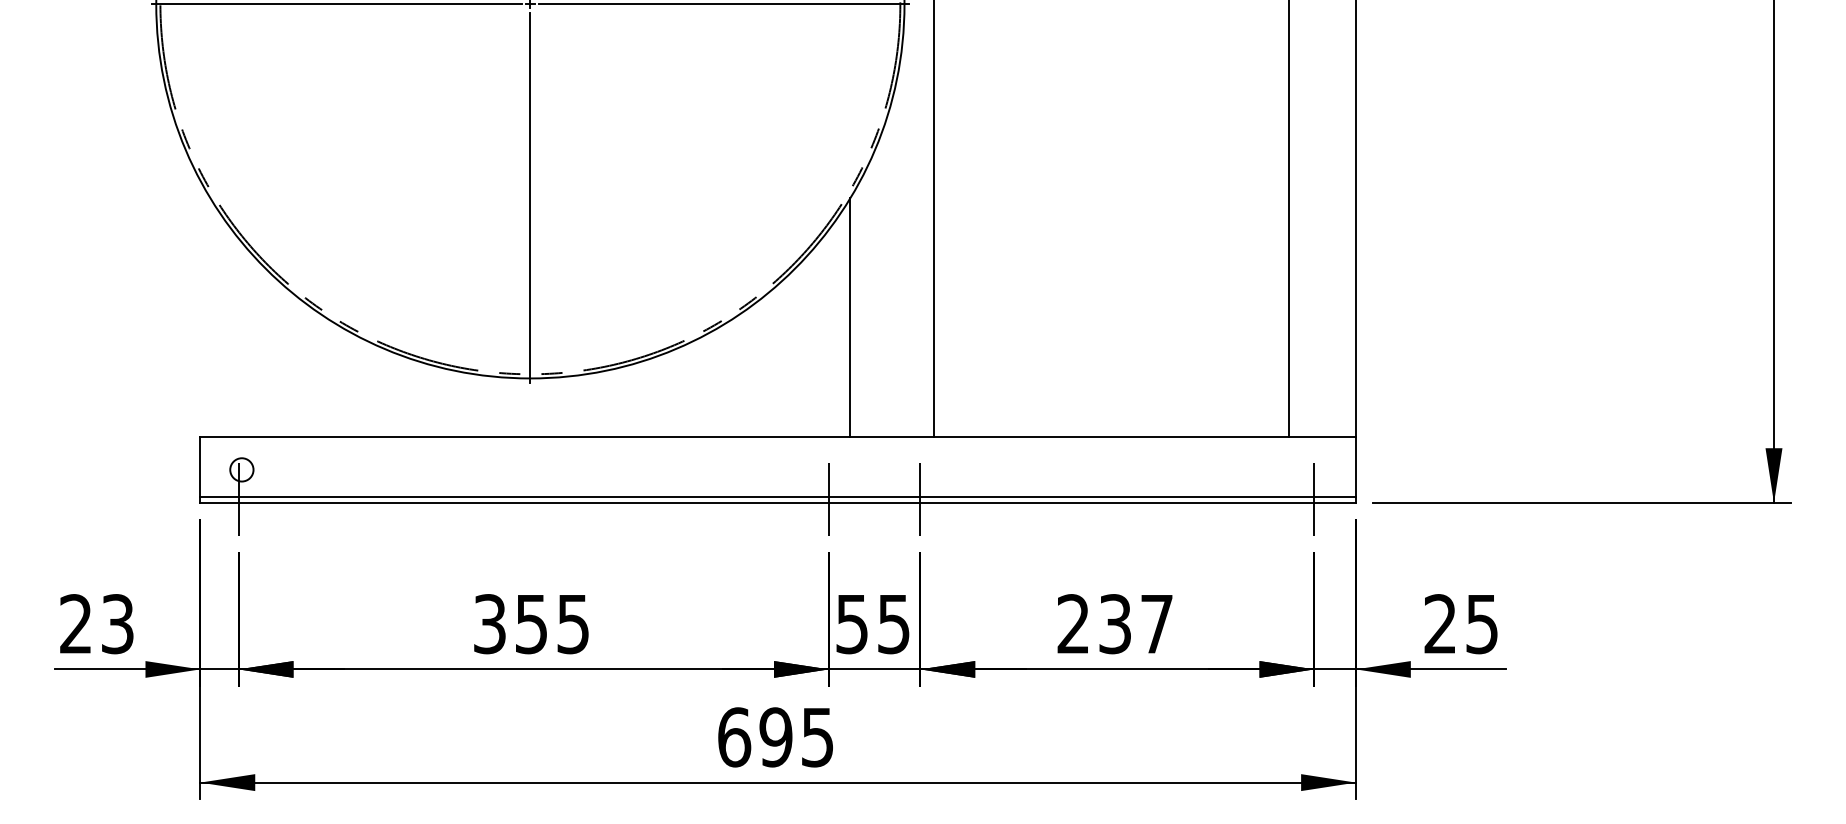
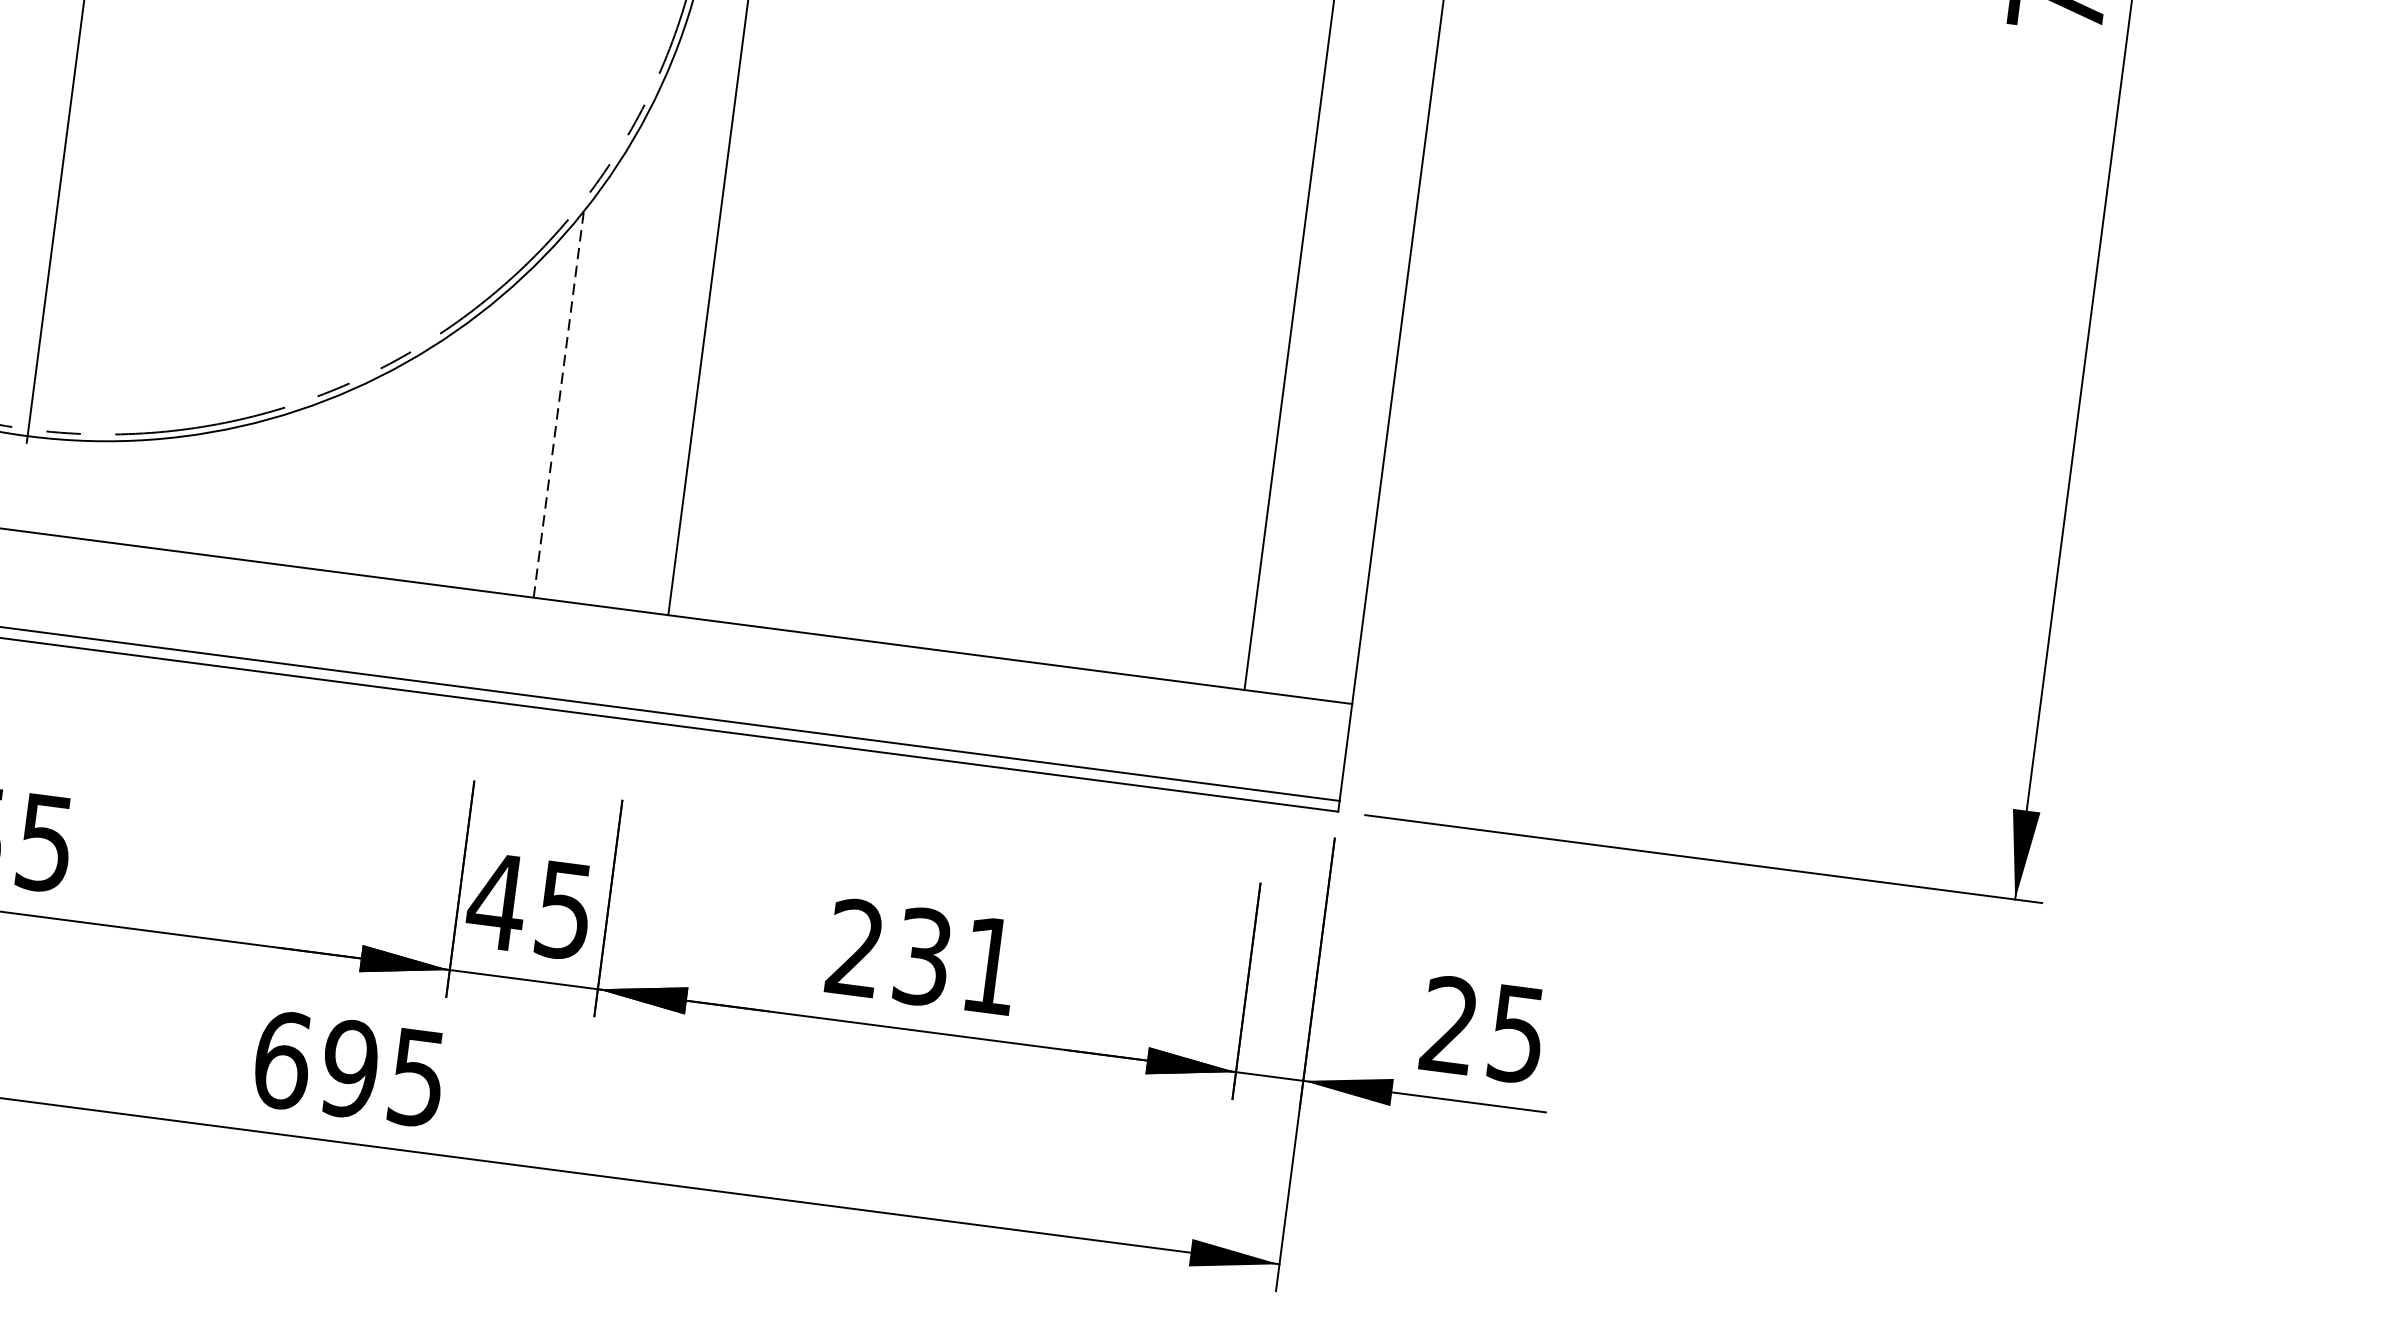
line: (850, 316) -> (559, 403), solid -> dashed
line: (828, 499) -> (484, 694), removed
line: (920, 499) -> (633, 714), removed
line: (1314, 499) -> (1271, 797), removed
text: (851, 624) -> (495, 902), 55 -> 45
text: (1156, 624) -> (989, 966), 237 -> 231

